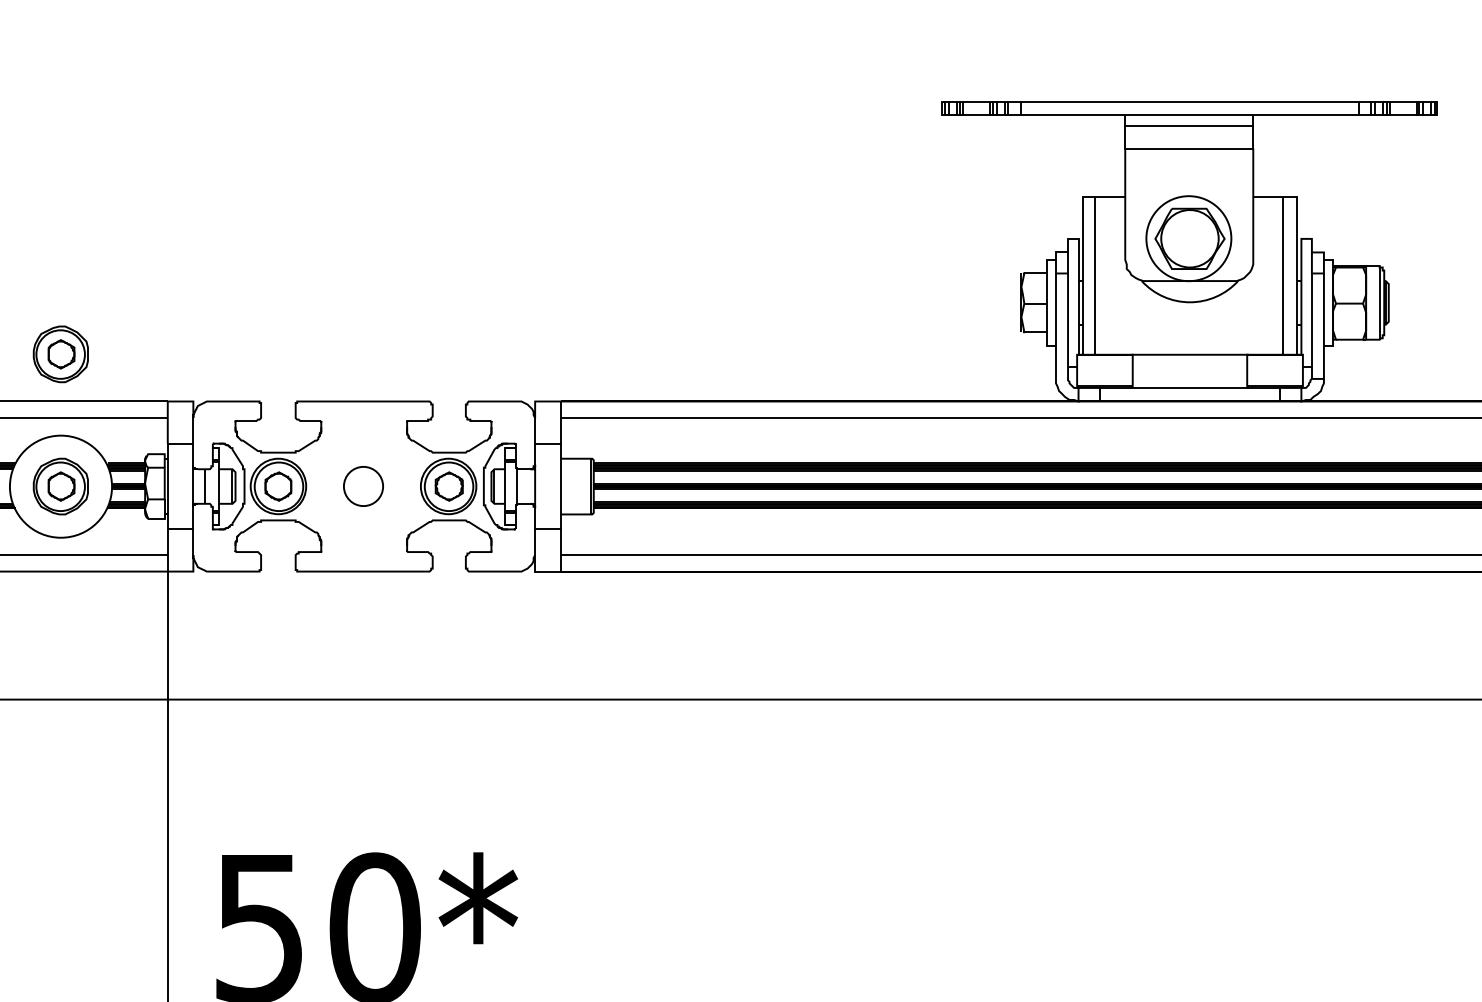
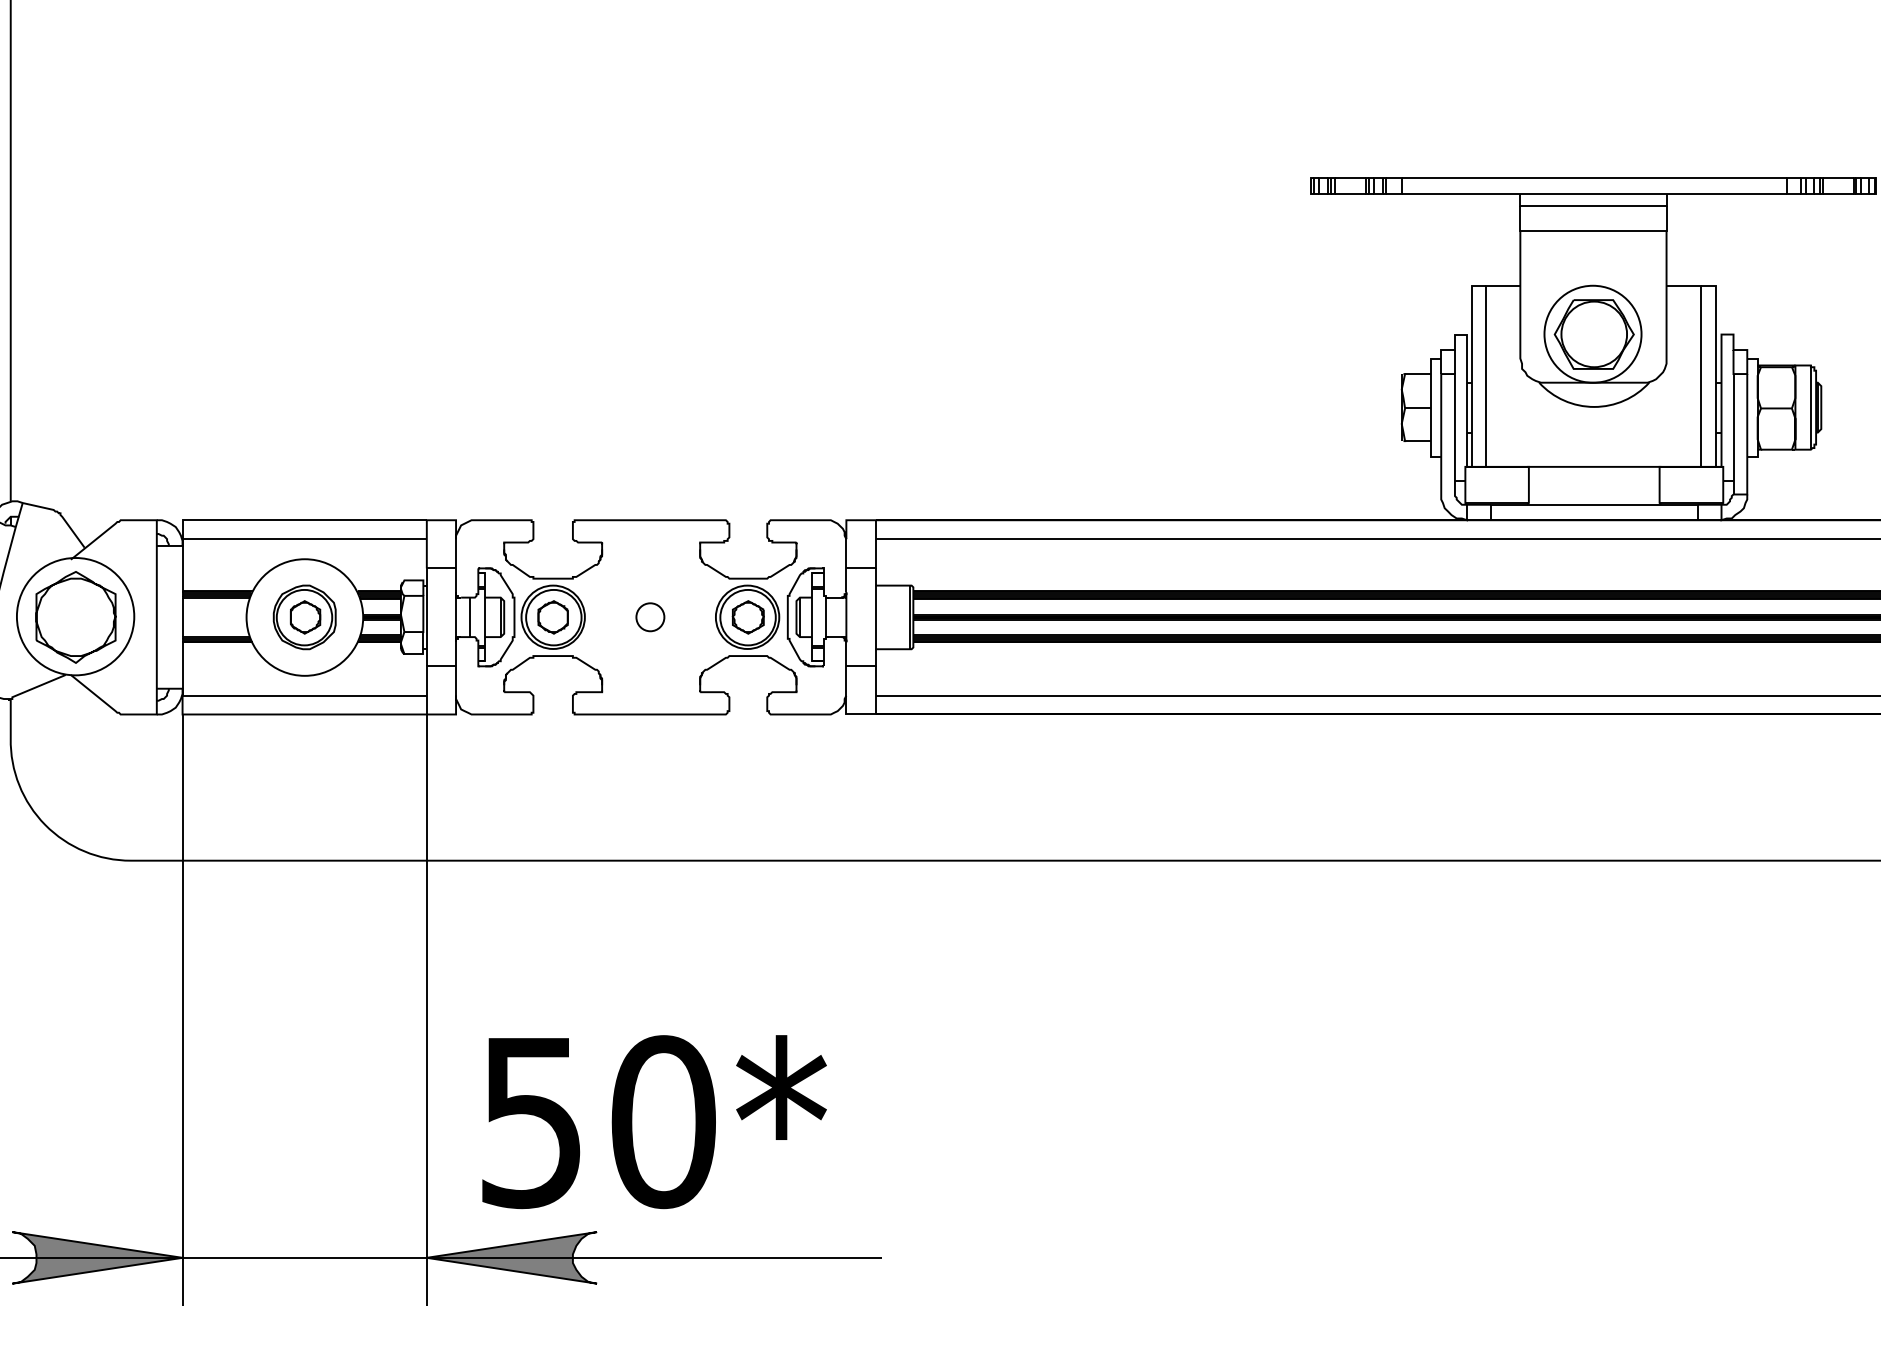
part: (60, 354) -> (304, 466), removed
circle: (363, 486) -> (650, 617), size x0.62

